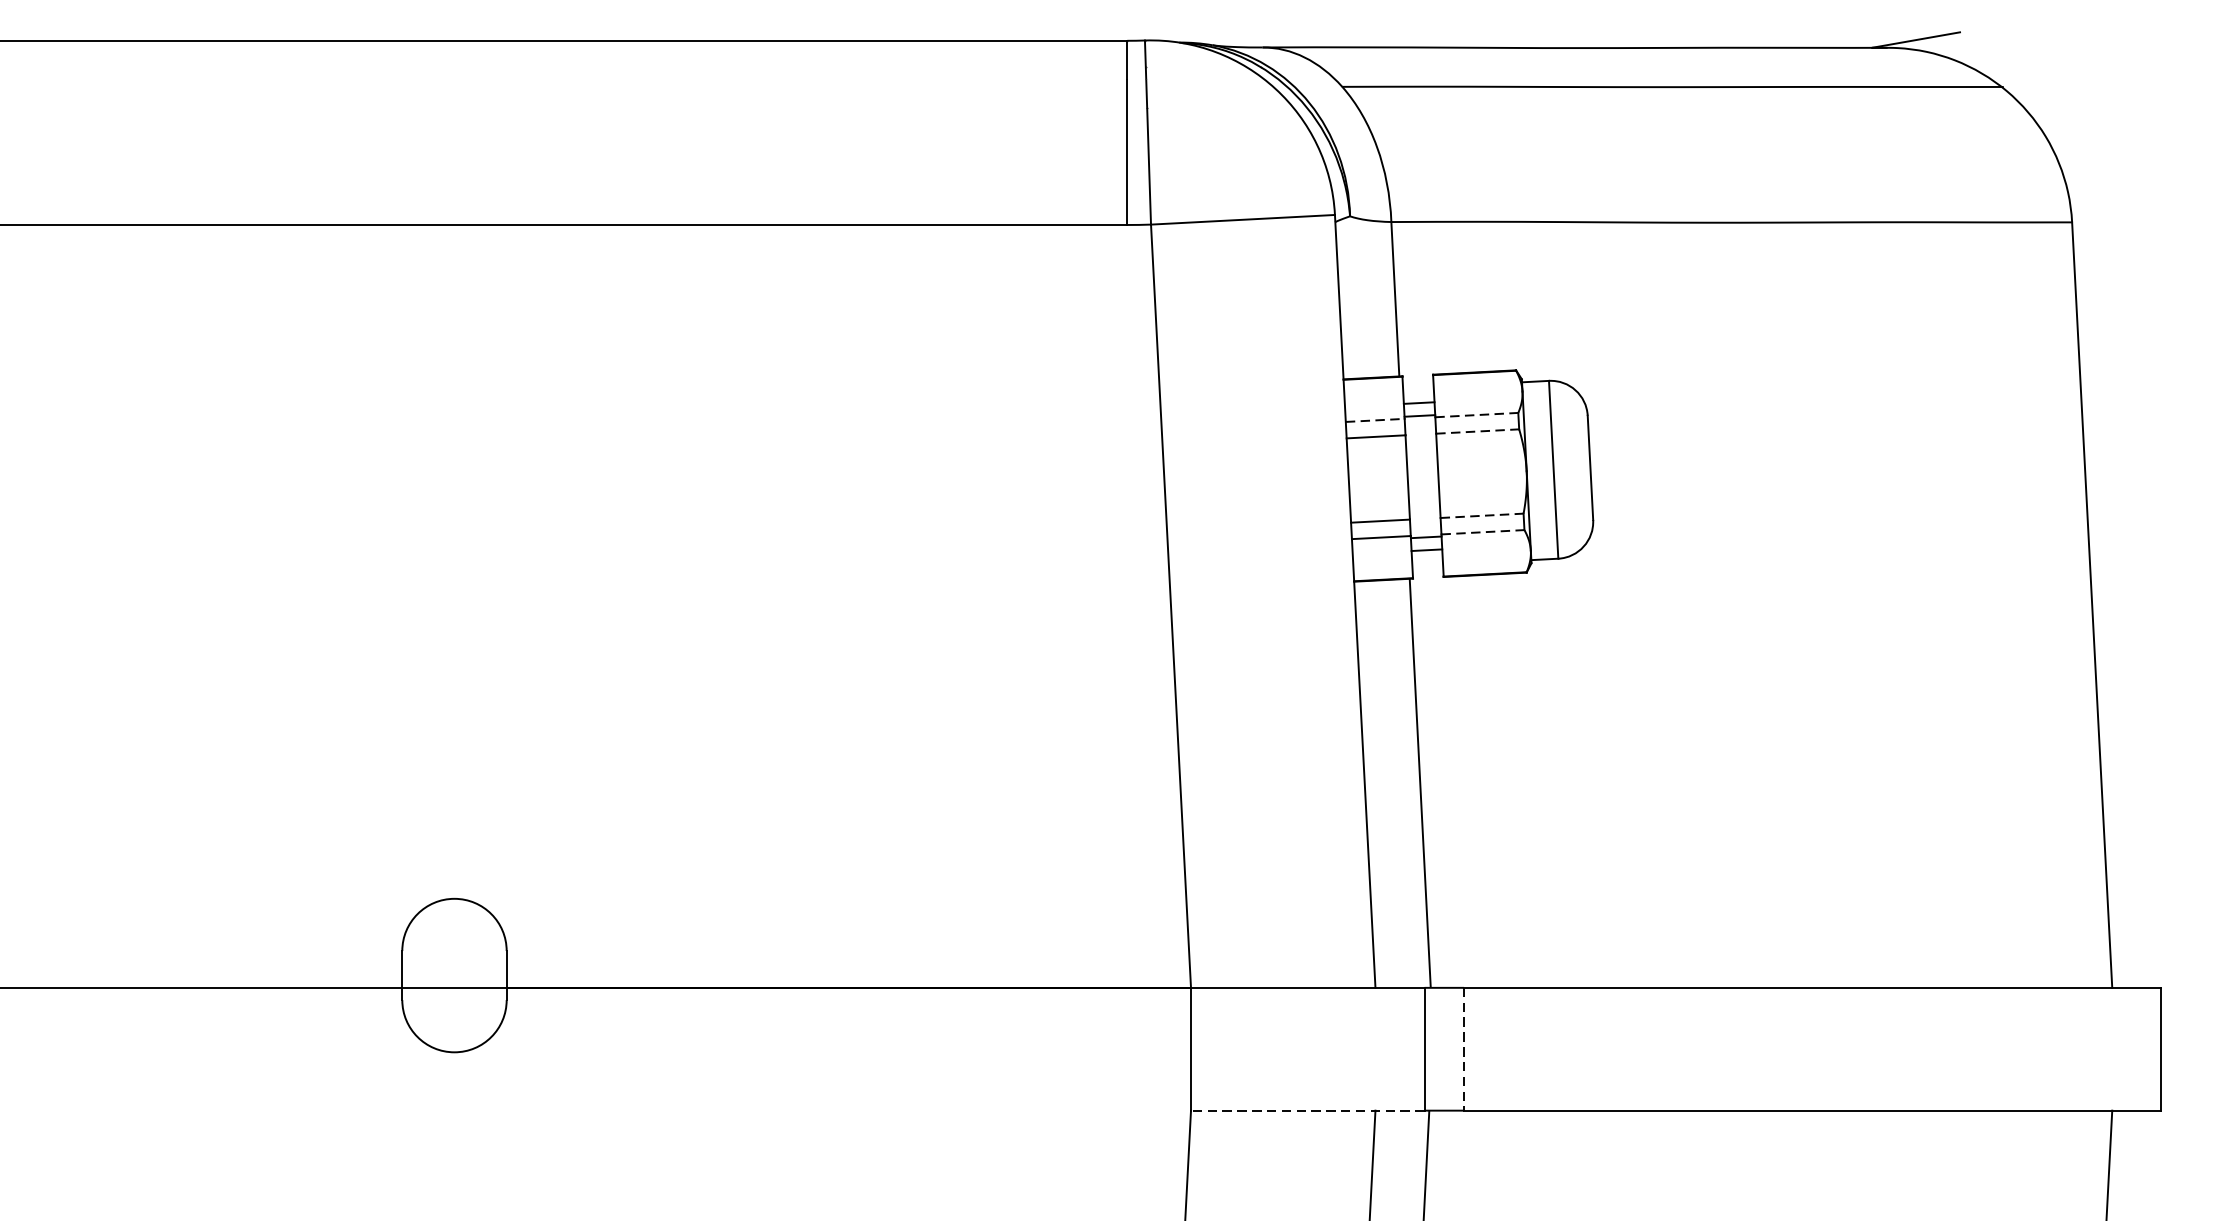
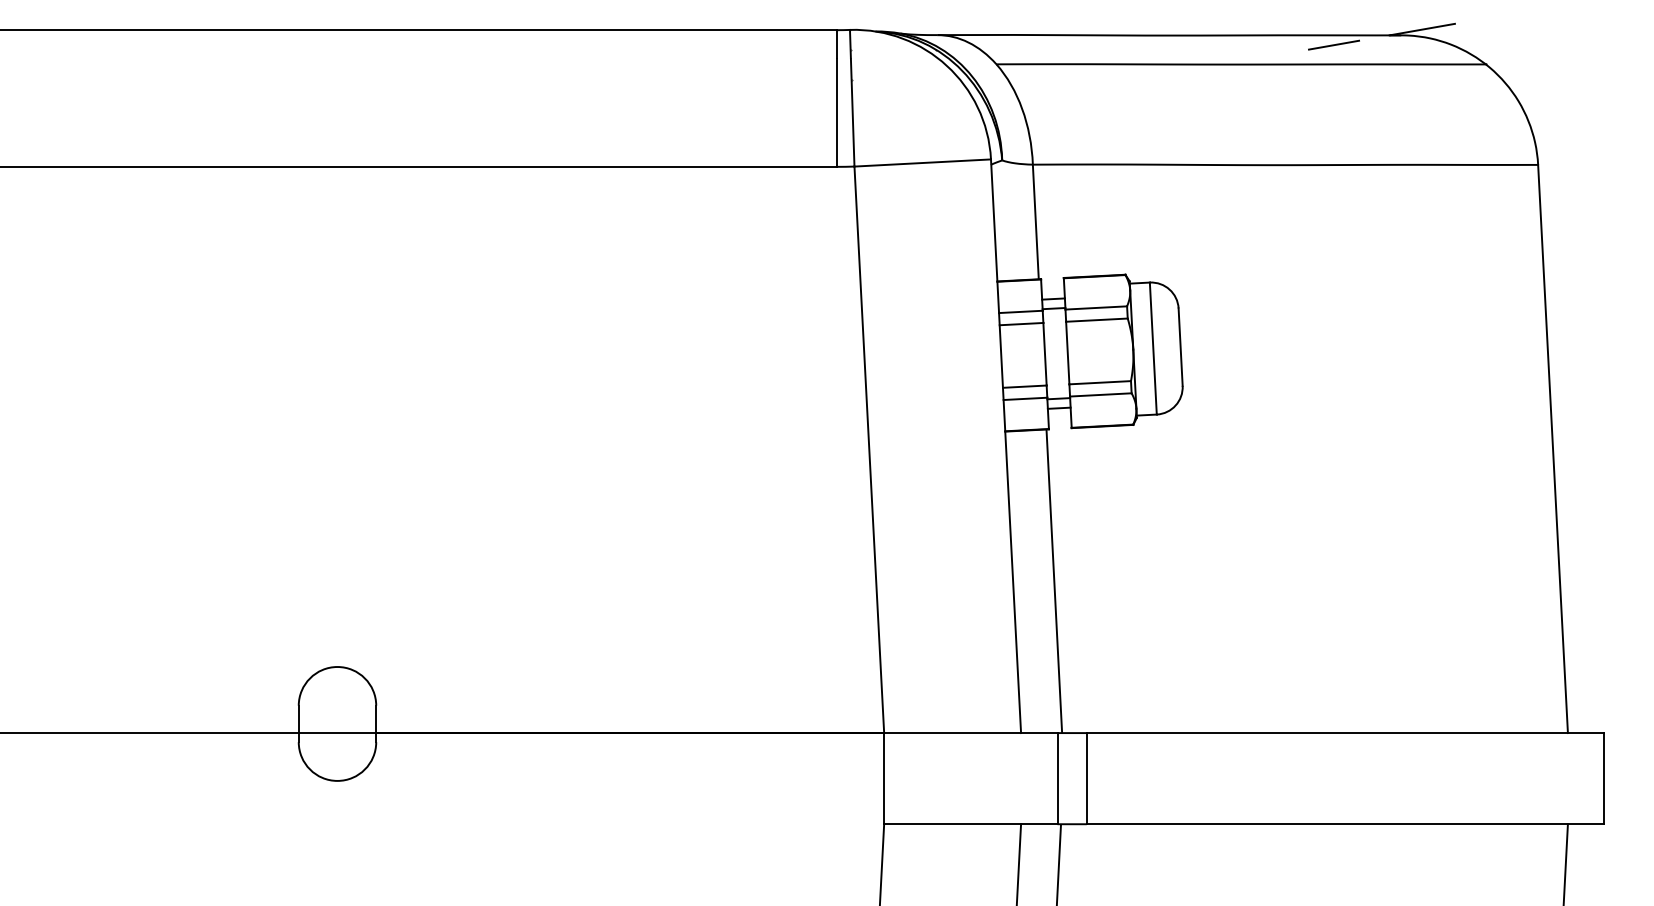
line: (1796, 60) -> (1333, 44), added
line: (1477, 414) -> (1096, 307), dashed -> solid
line: (1374, 419) -> (1020, 311), dashed -> solid
line: (1477, 431) -> (1096, 320), dashed -> solid
line: (1482, 515) -> (1100, 382), dashed -> solid
line: (1482, 531) -> (1100, 394), dashed -> solid
line: (1463, 1049) -> (1086, 778), dashed -> solid
line: (1307, 1111) -> (970, 824), dashed -> solid

